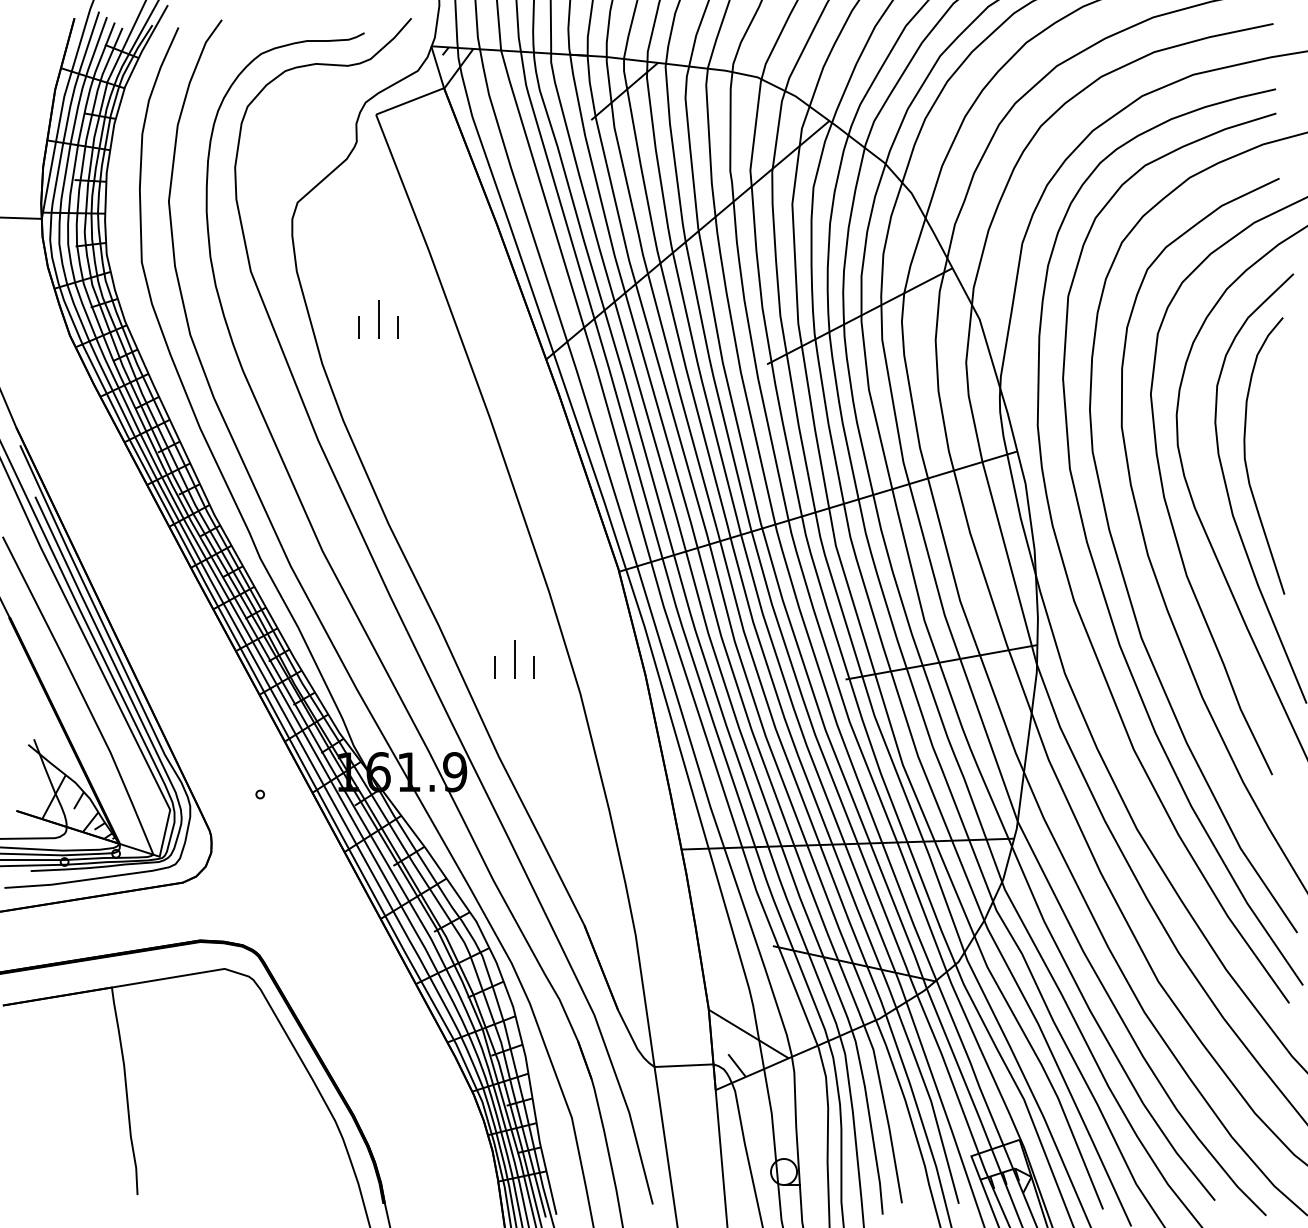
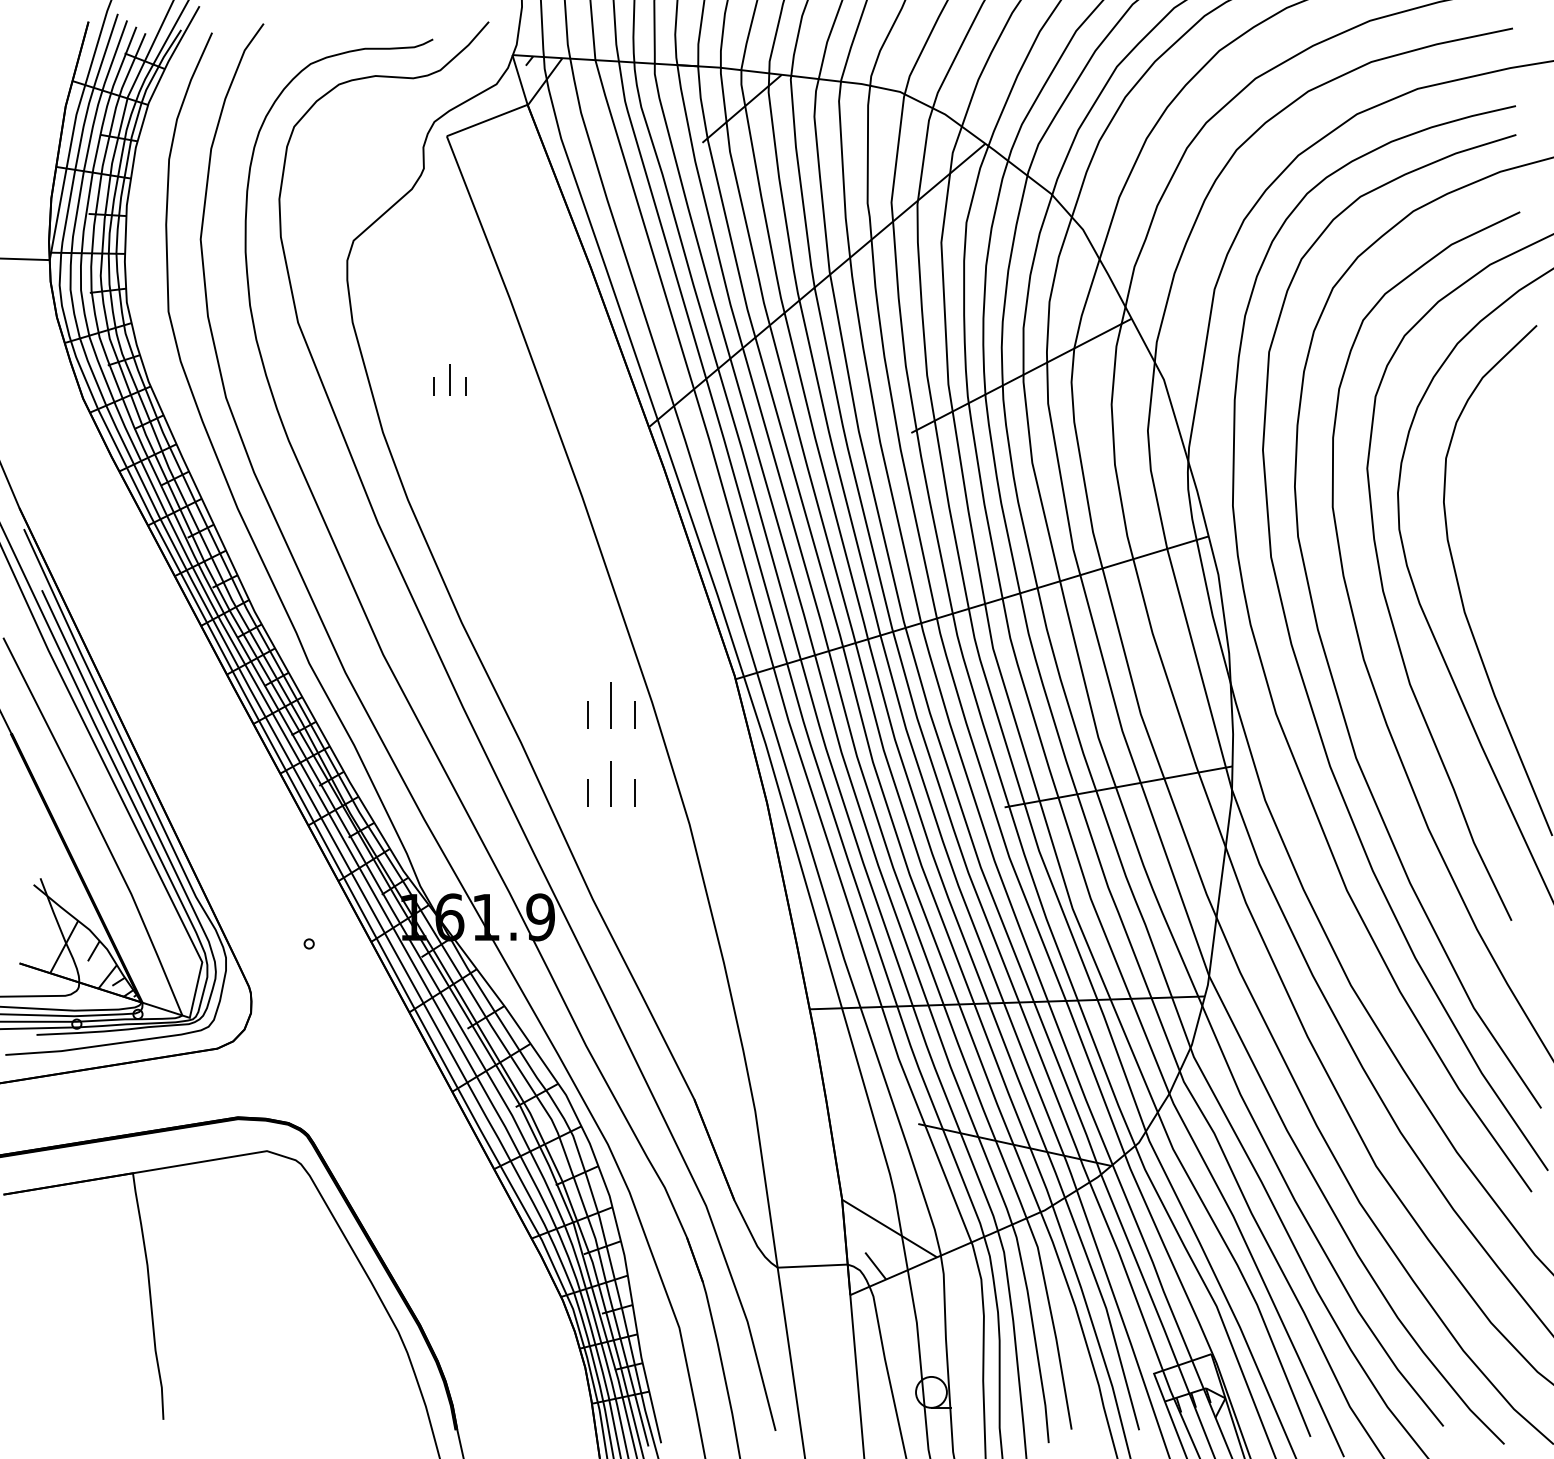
part: (378, 319) -> (449, 379), size x0.7
curve: (1246, 460) -> (1480, 547), removed
part: (514, 593) -> (611, 705), added

